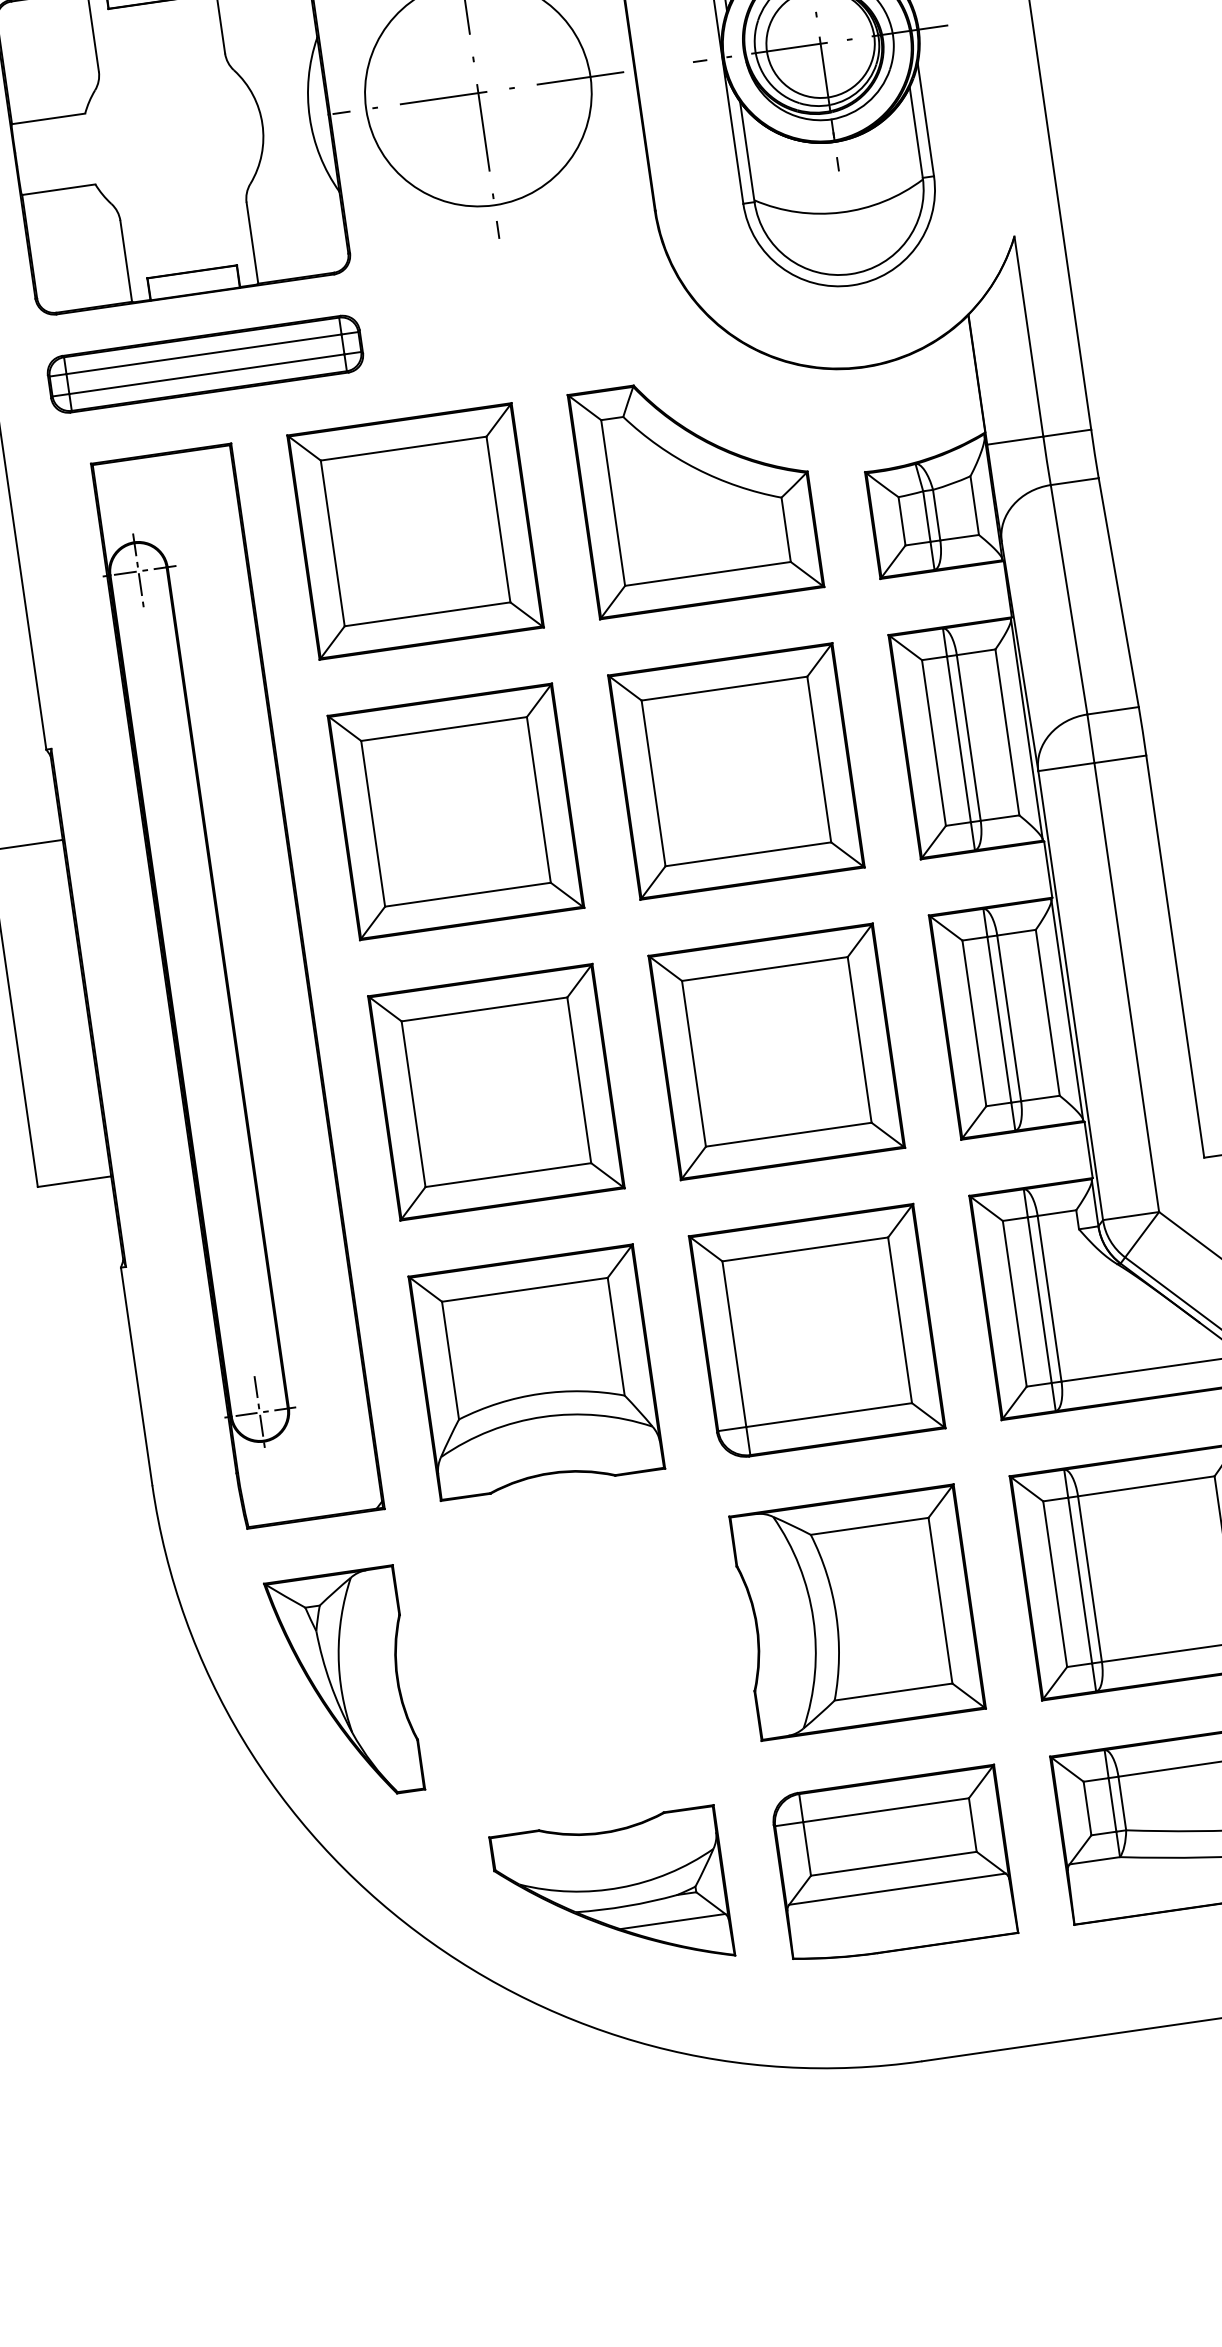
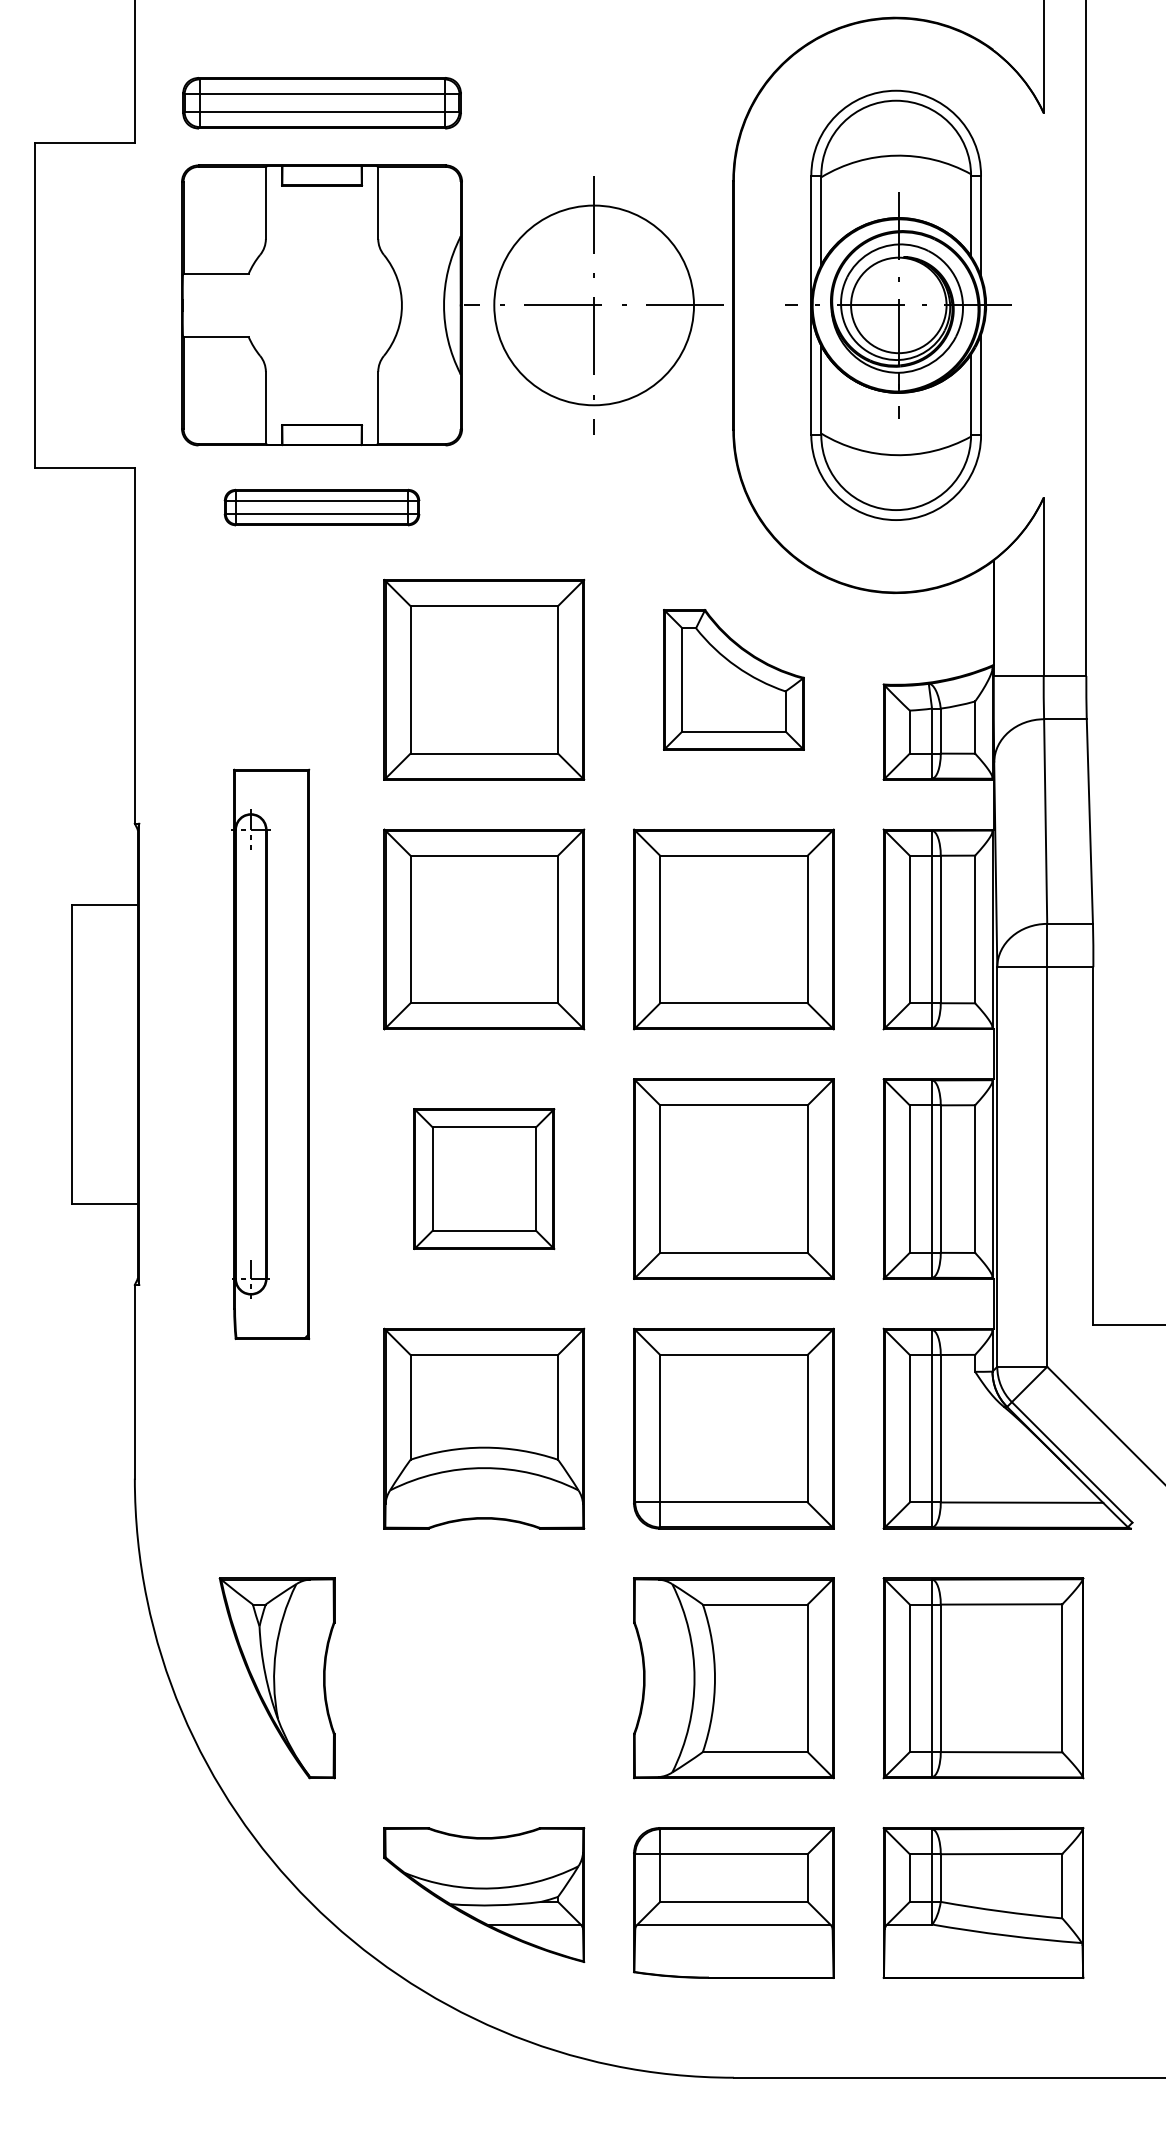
part: (204, 364) -> (321, 507), size x0.7
part: (695, 490) -> (733, 679), size x0.7
part: (236, 986) -> (270, 1054), size x0.6
part: (496, 1091) -> (484, 1178), size x0.7

